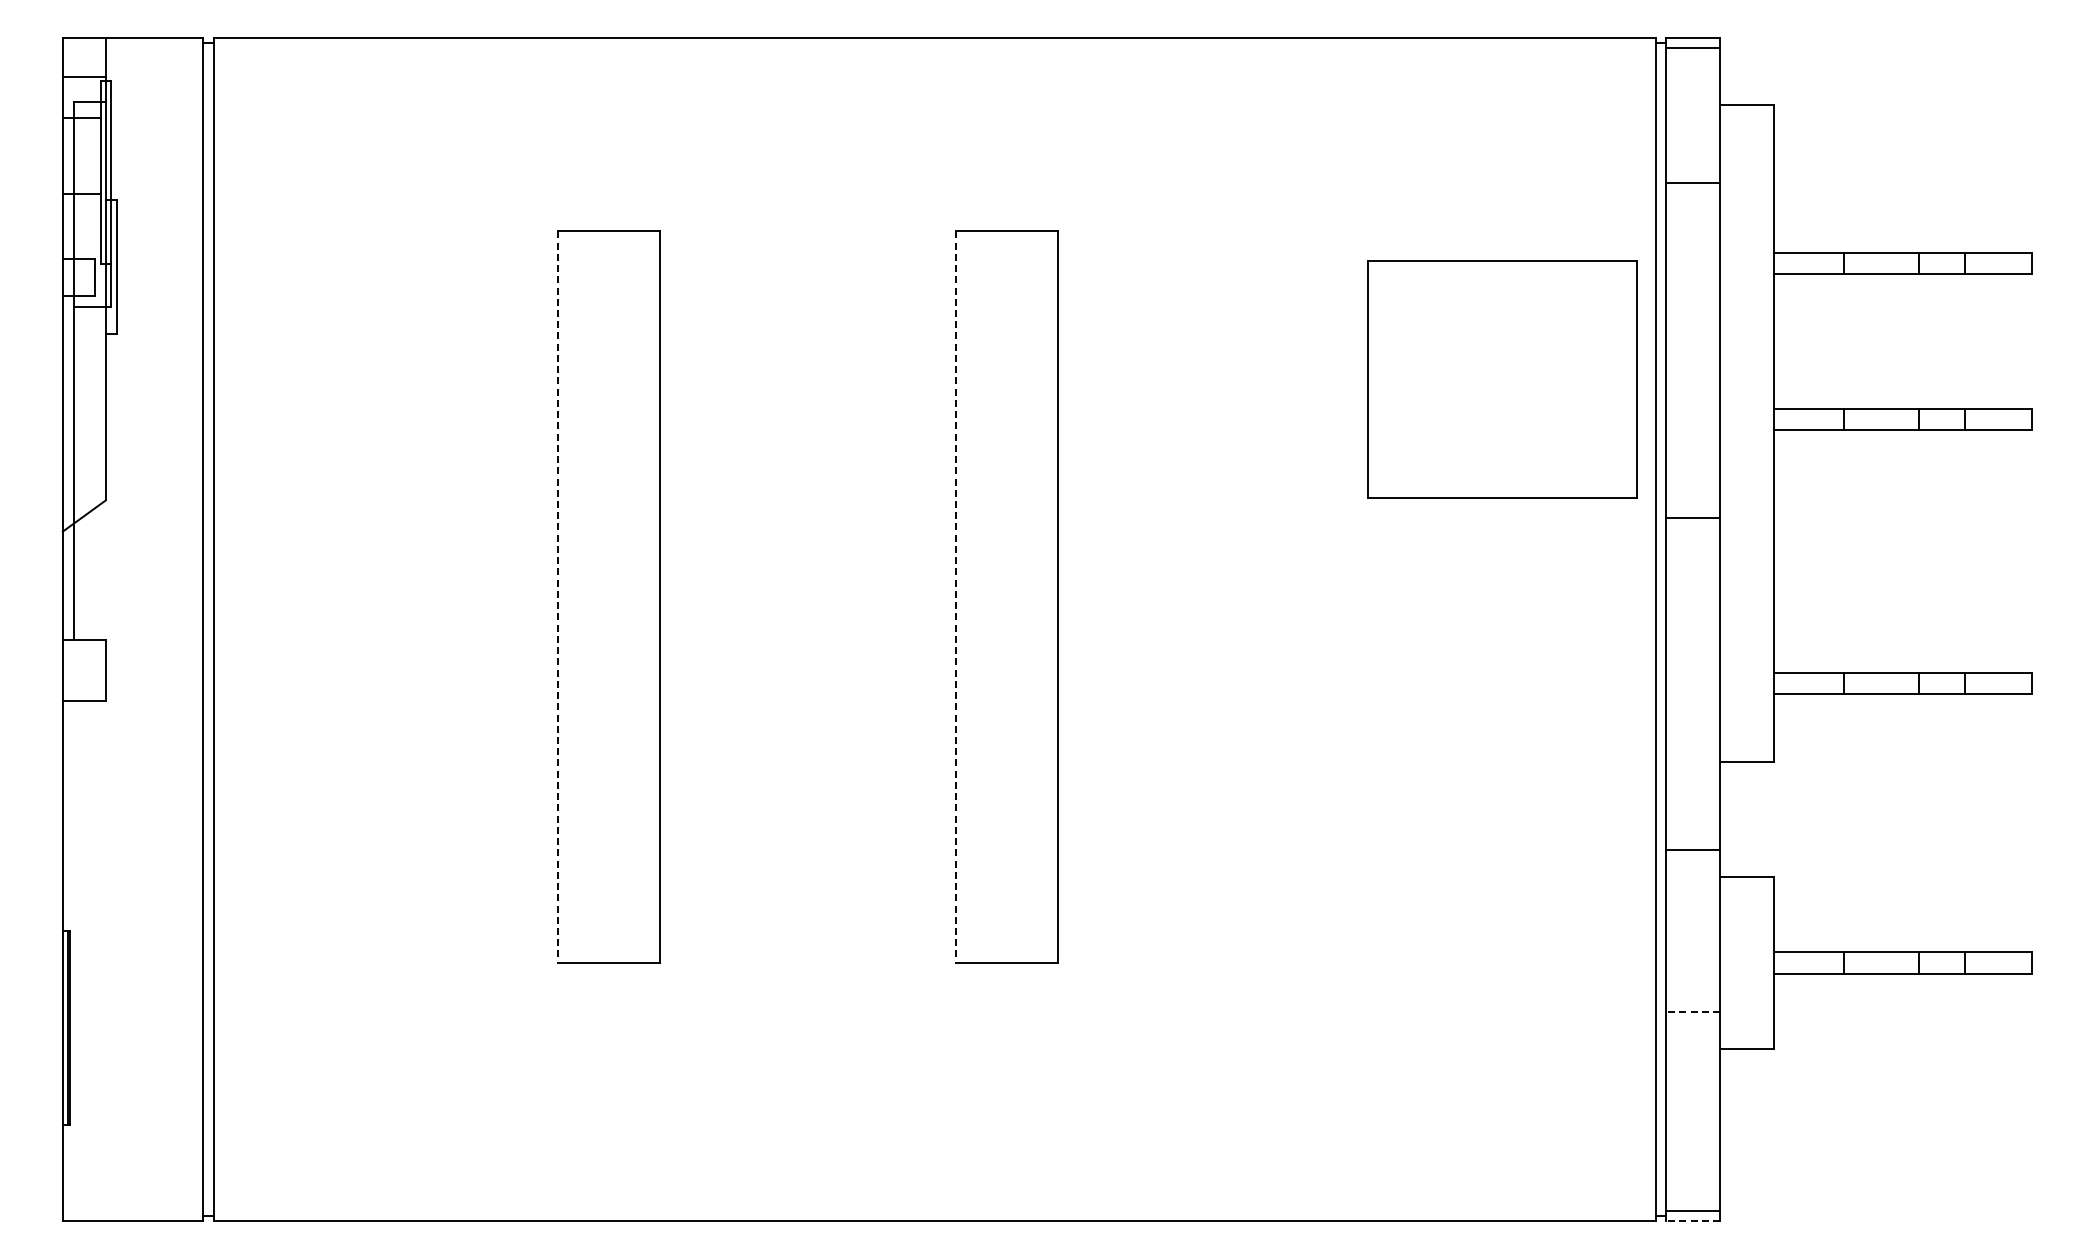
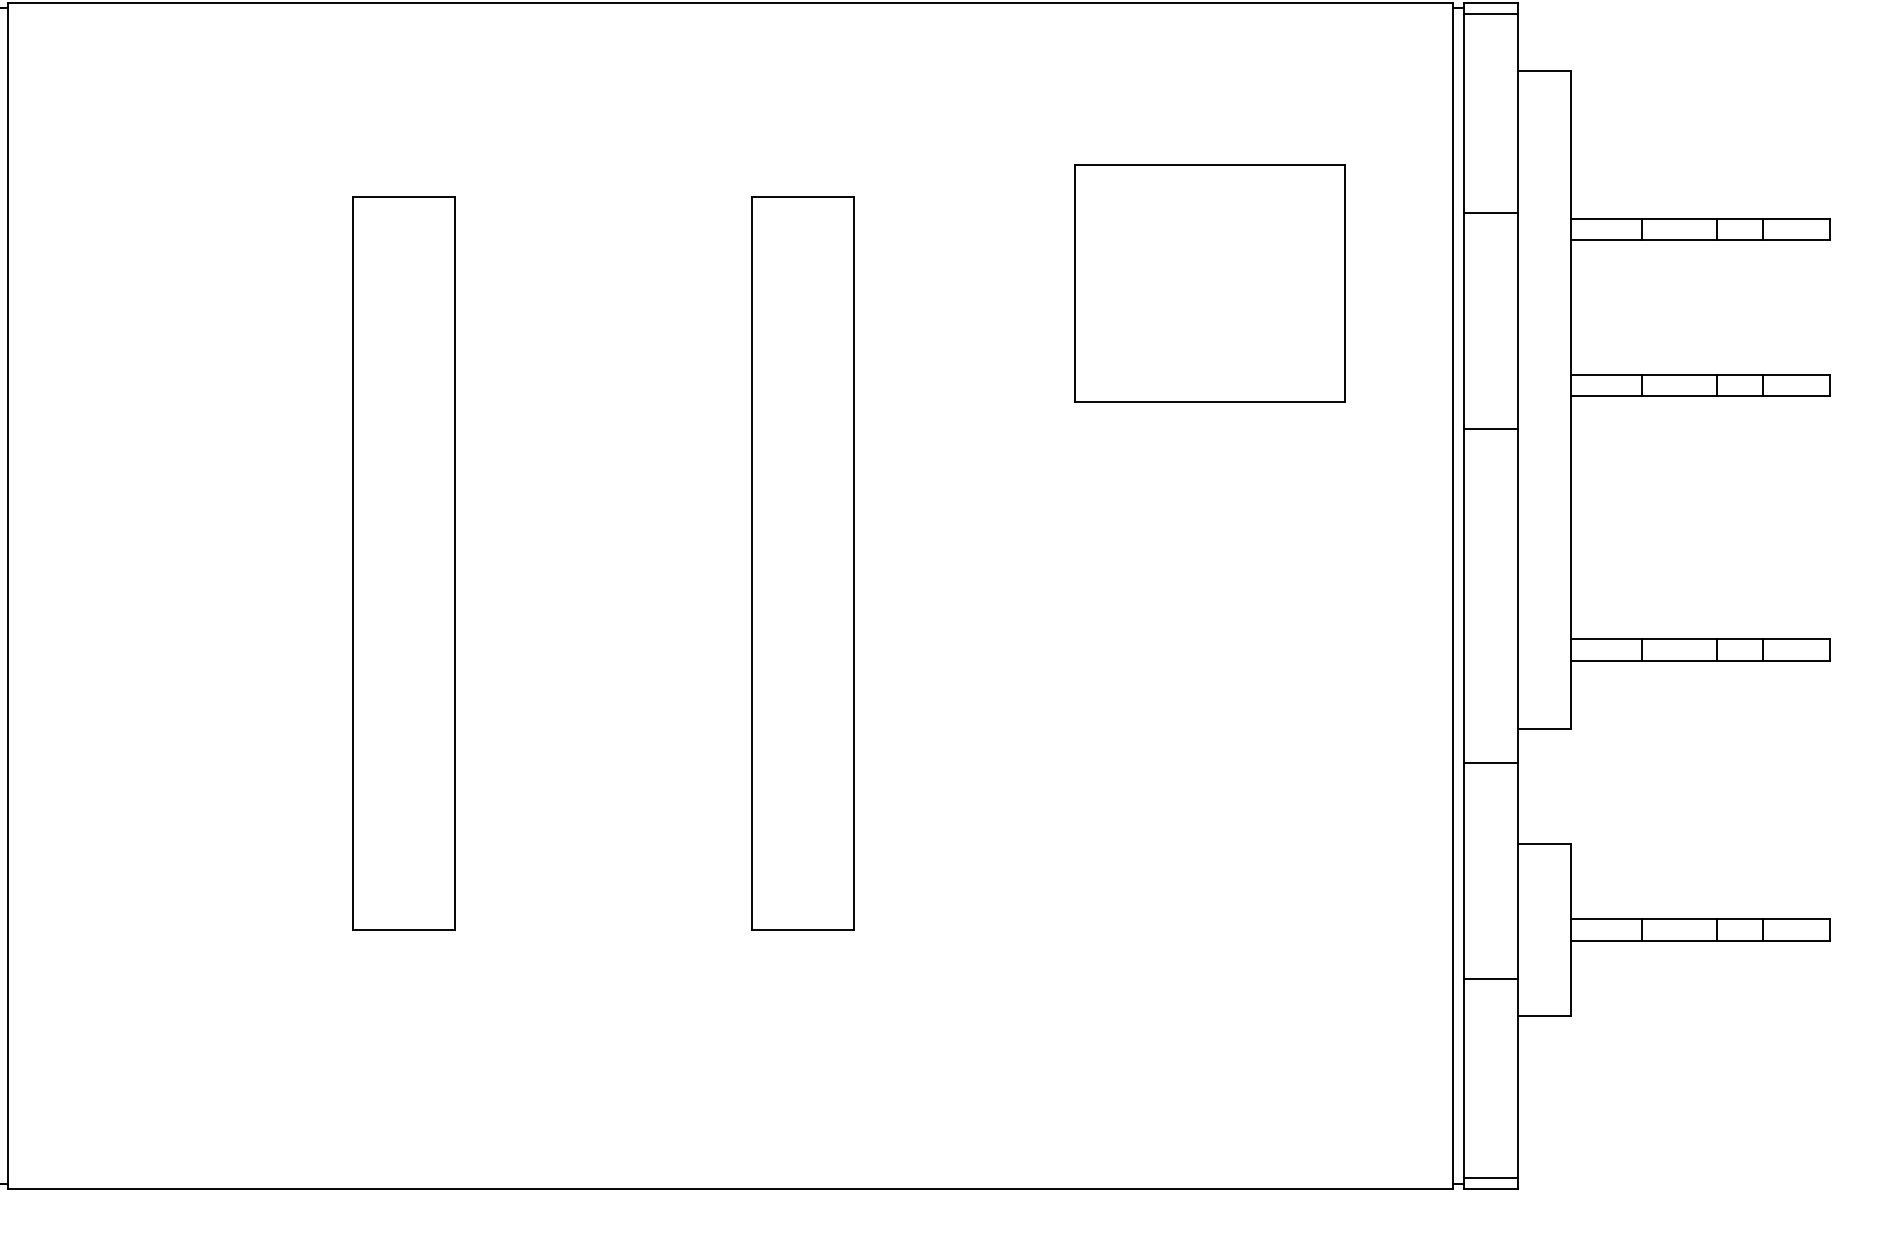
line: (1693, 183) -> (1490, 213), moved
part: (1502, 379) -> (1210, 283), moved
line: (1693, 517) -> (1490, 428), moved
line: (557, 597) -> (352, 563), dashed -> solid
line: (956, 597) -> (752, 563), dashed -> solid
line: (1693, 850) -> (1490, 763), moved
line: (1693, 1011) -> (1490, 978), dashed -> solid
line: (1693, 1221) -> (1490, 1189), dashed -> solid

